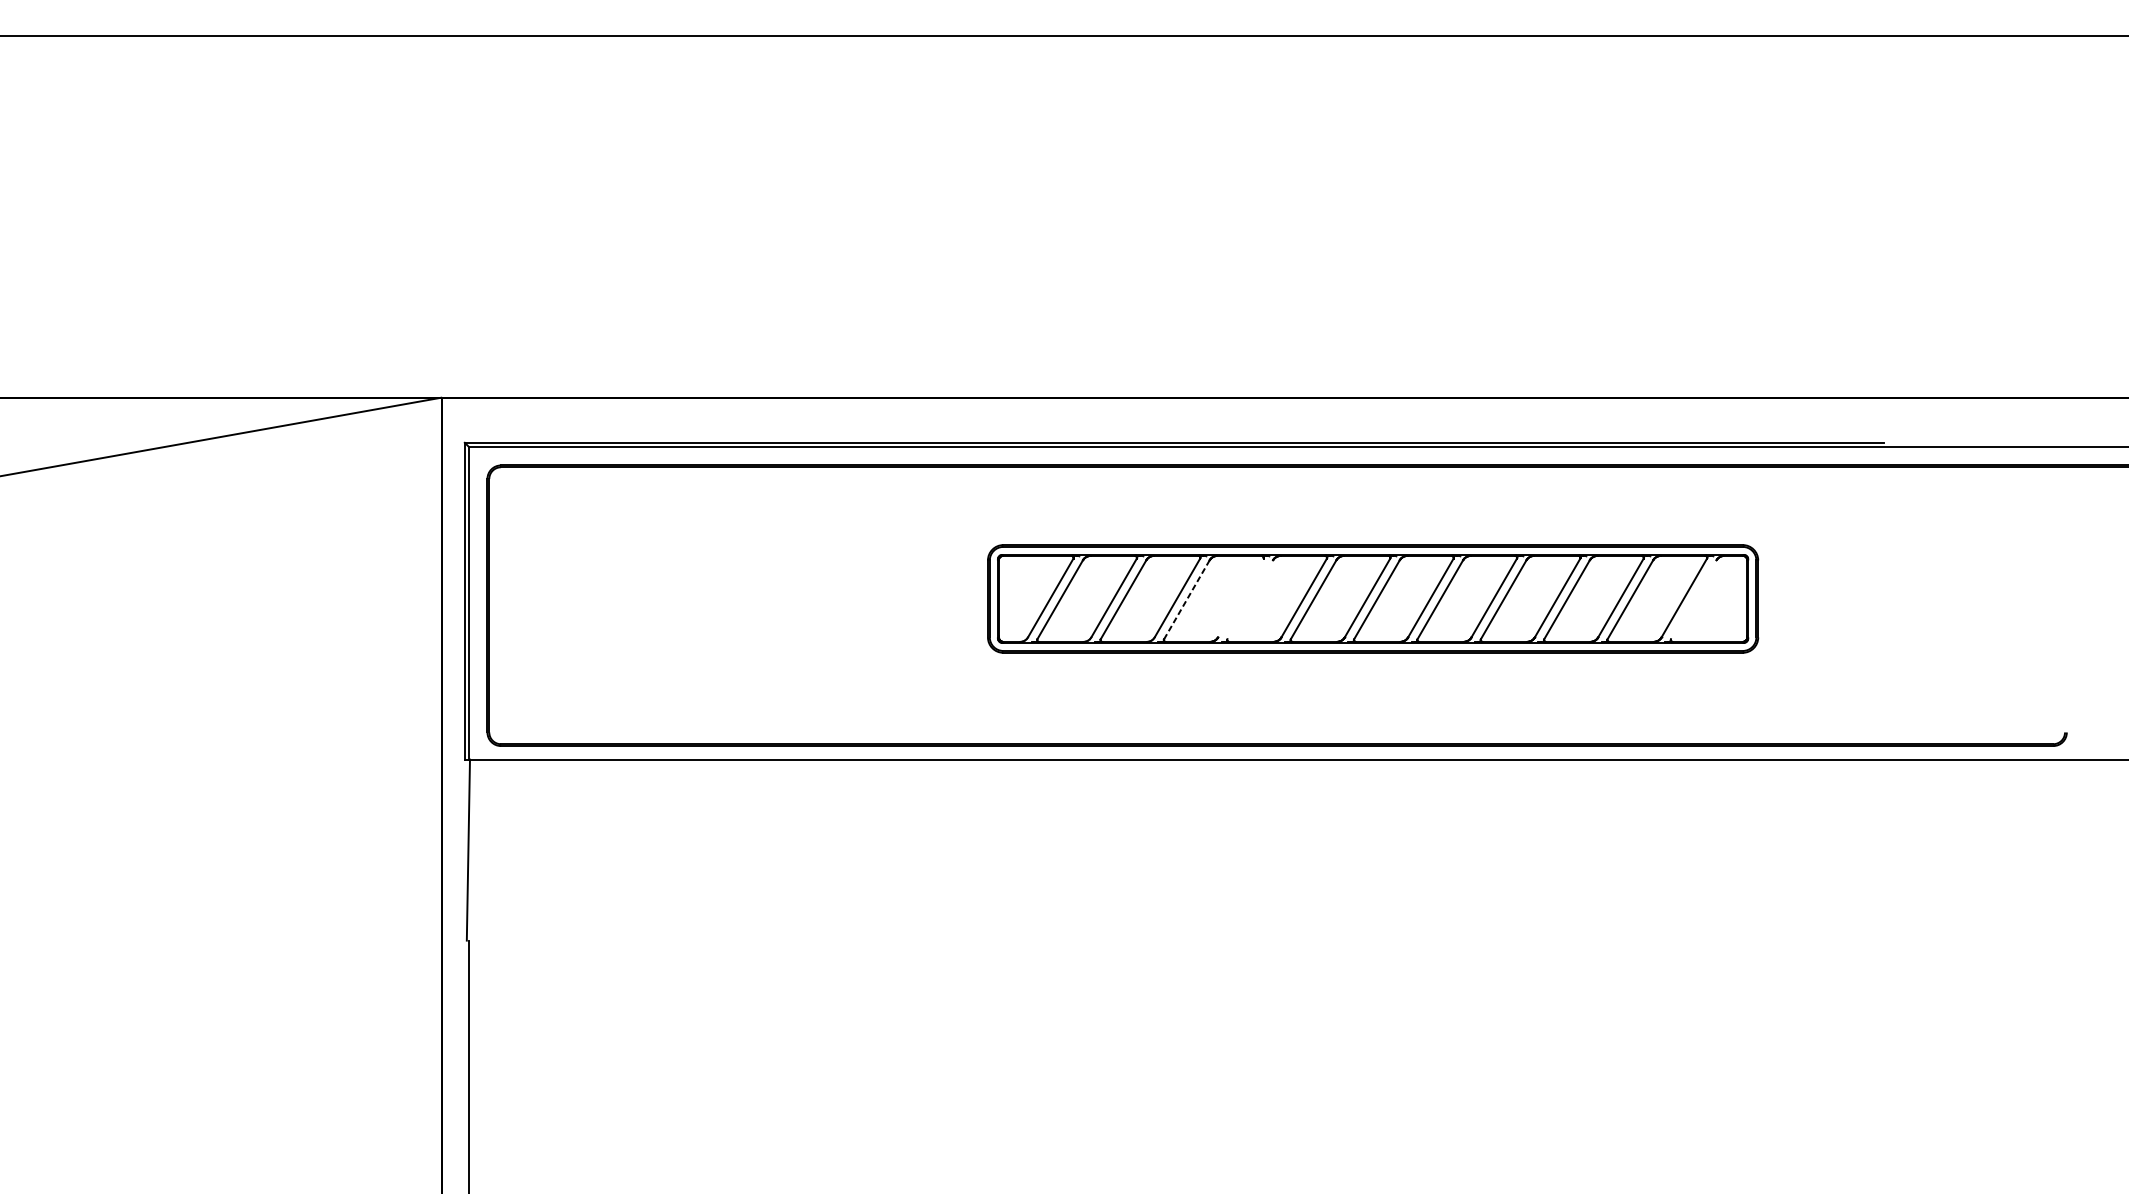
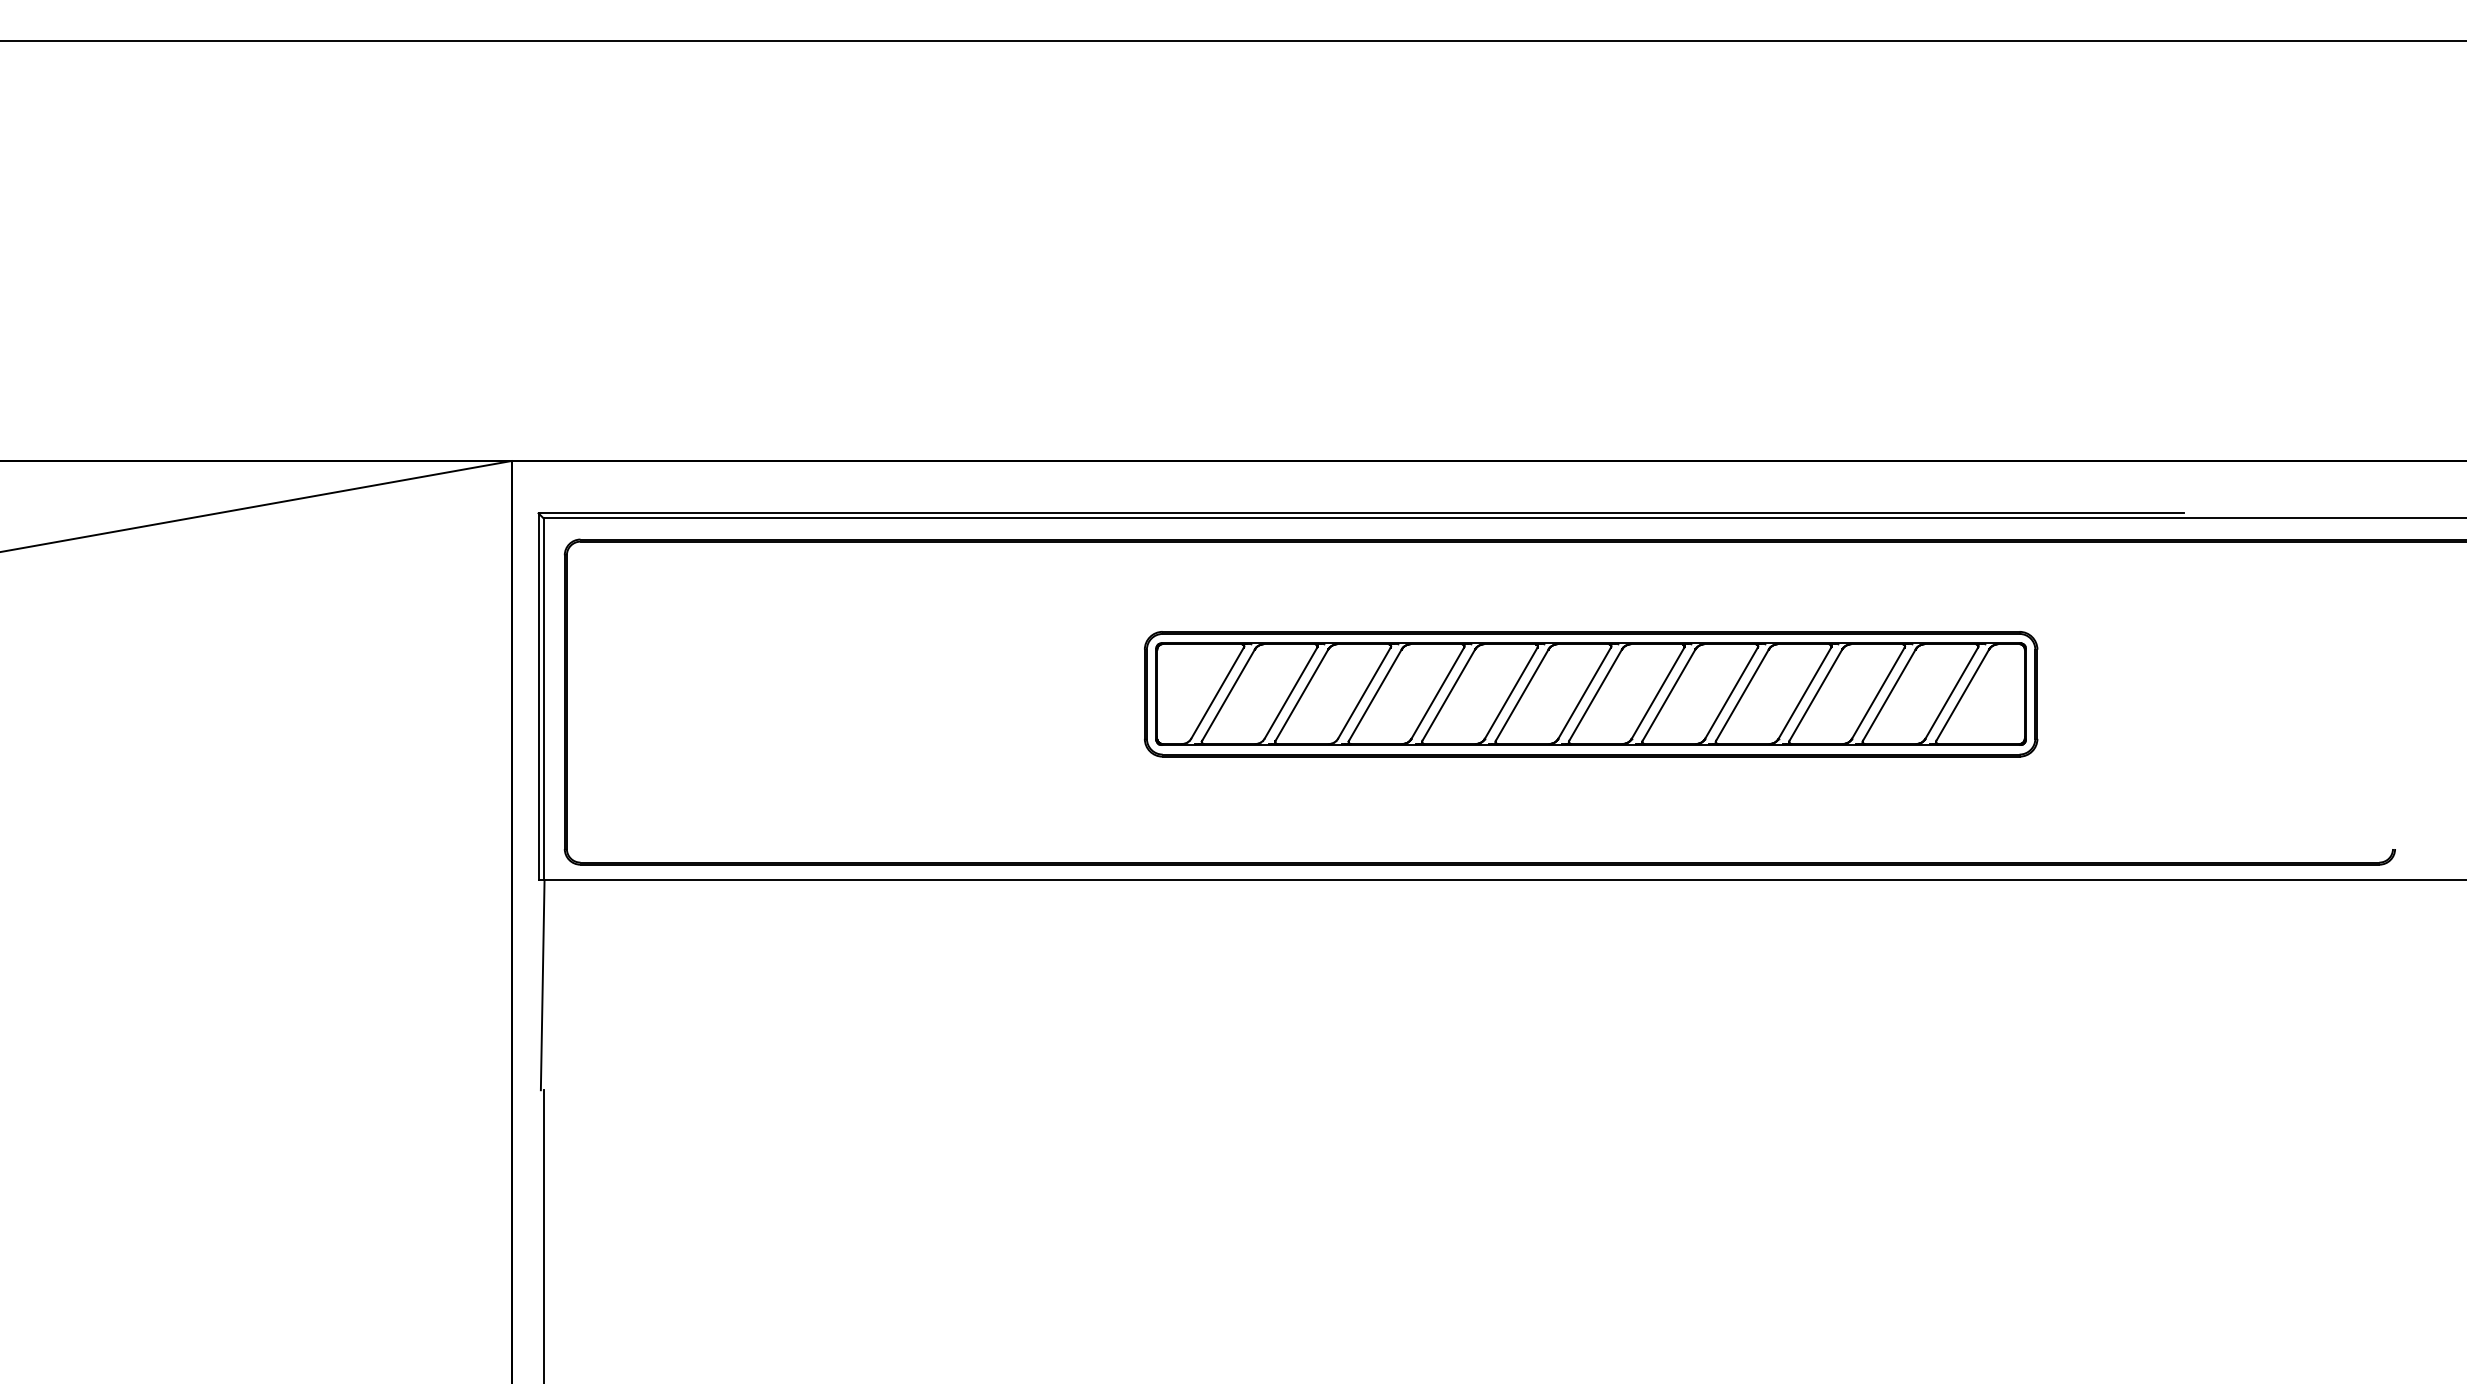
line: (1240, 598) -> (1437, 693), added
line: (1187, 600) -> (1375, 695), dashed -> solid
line: (1250, 600) -> (1448, 695), added
line: (1693, 600) -> (1962, 695), added

